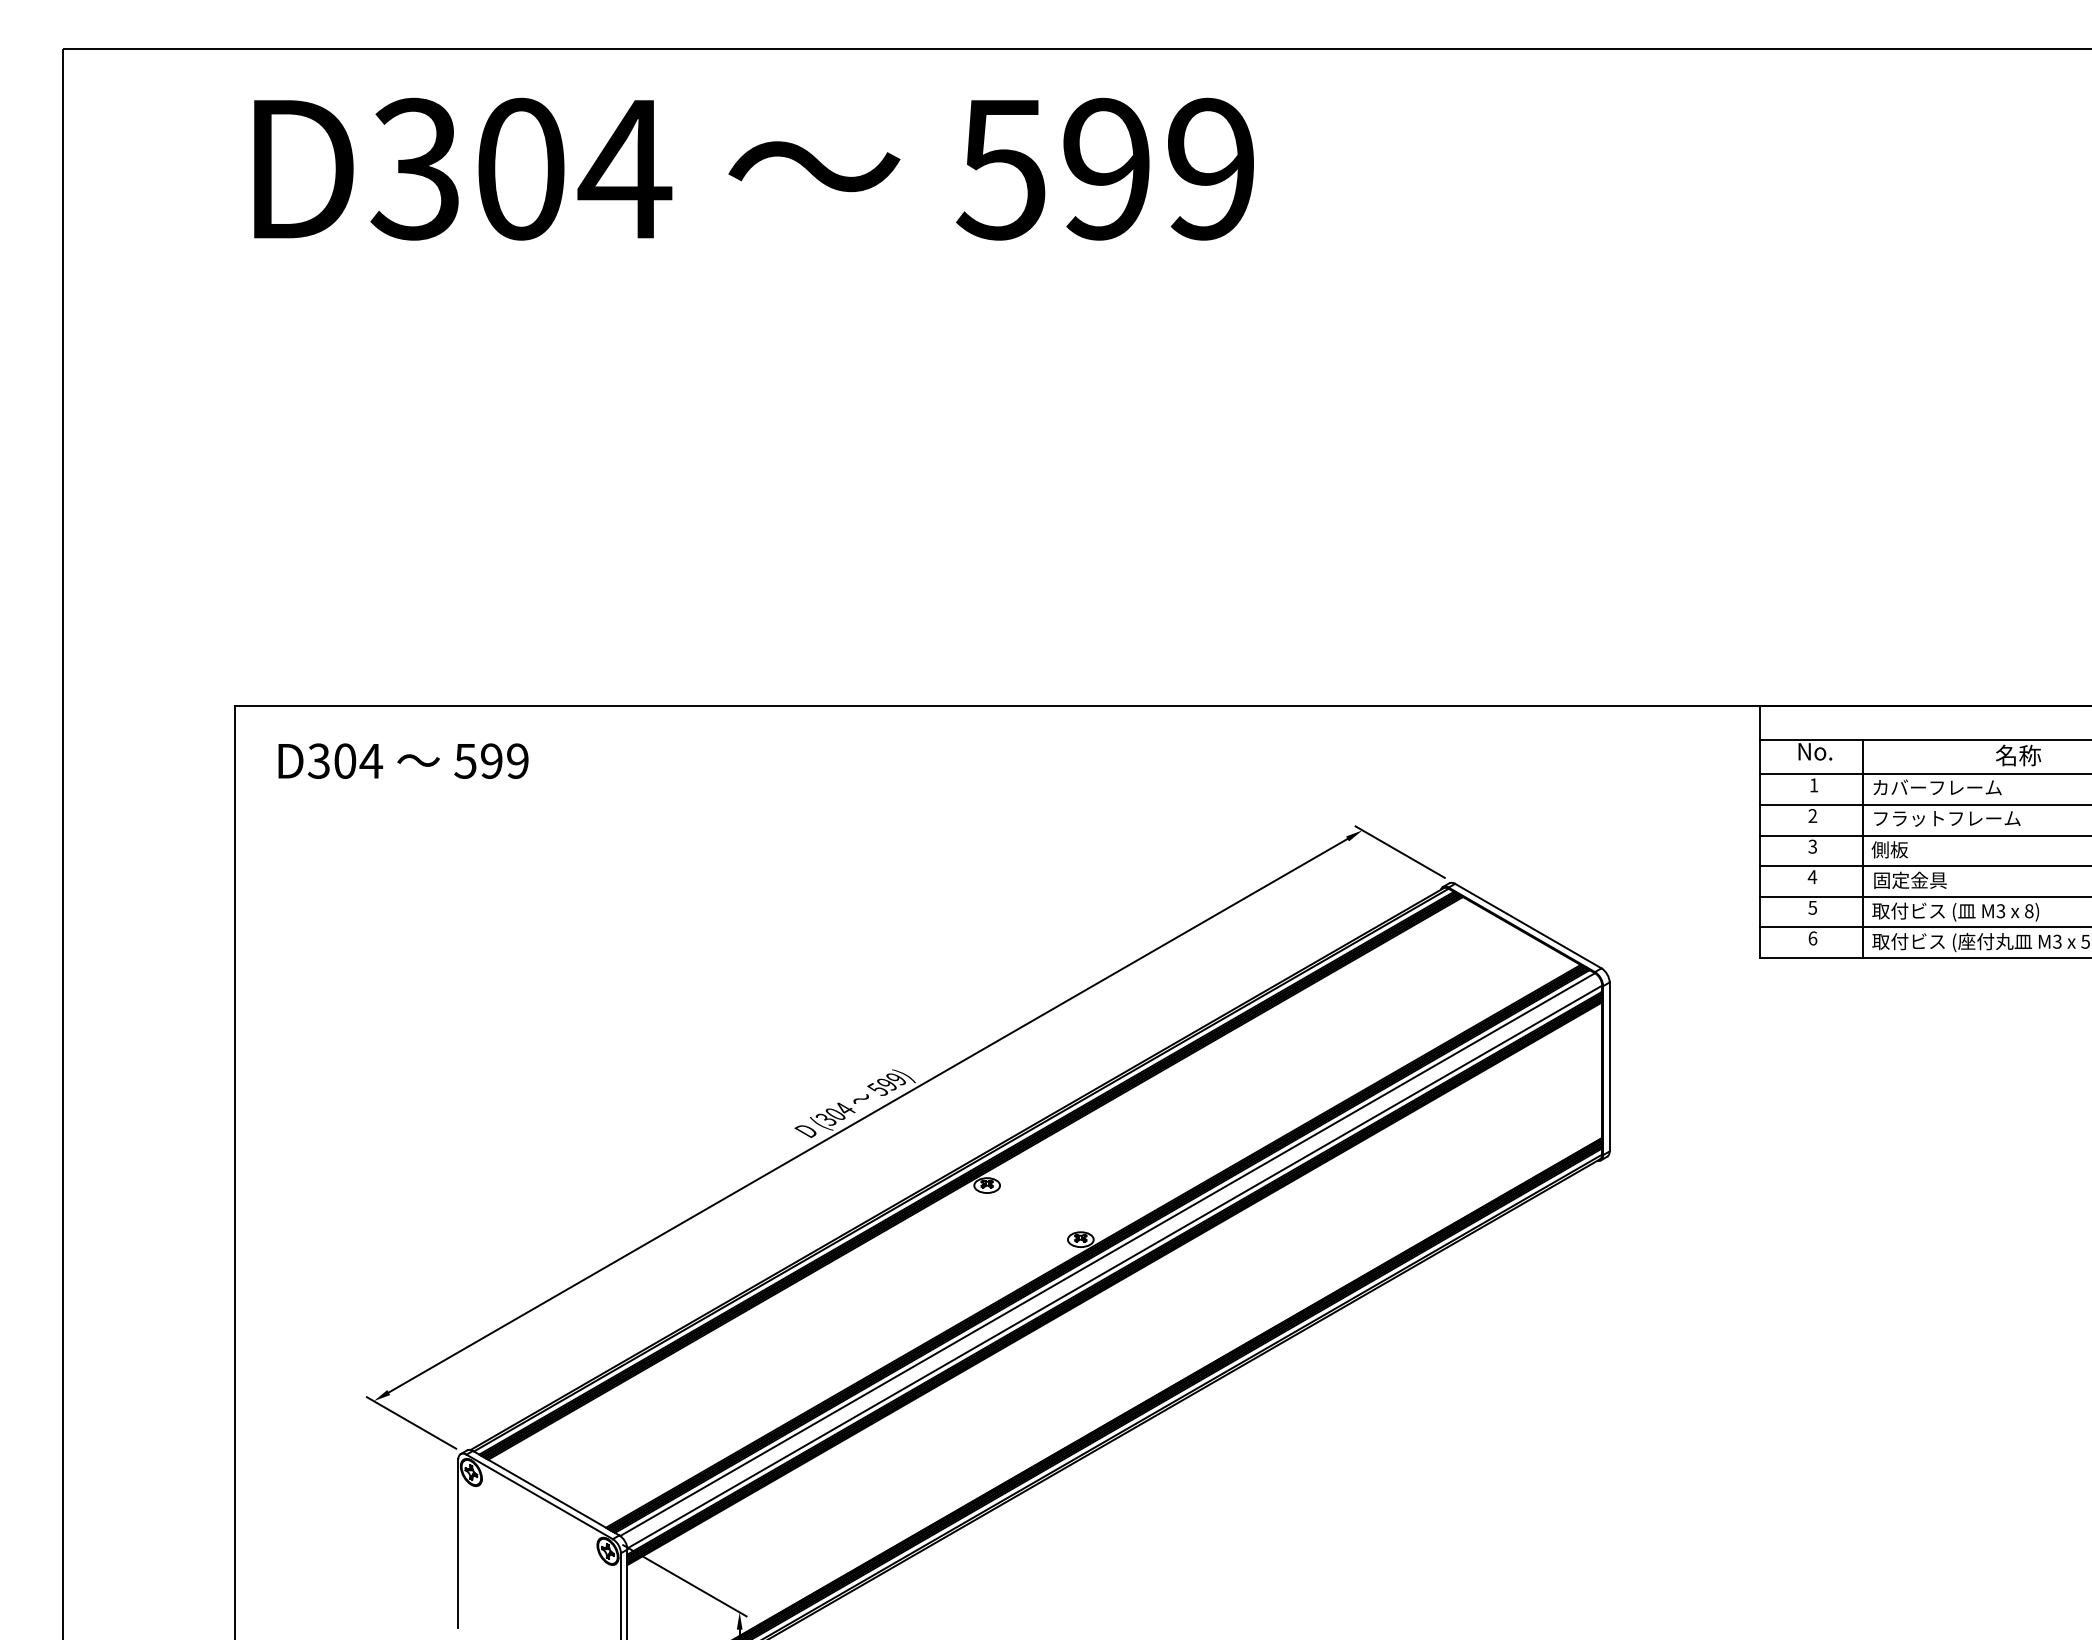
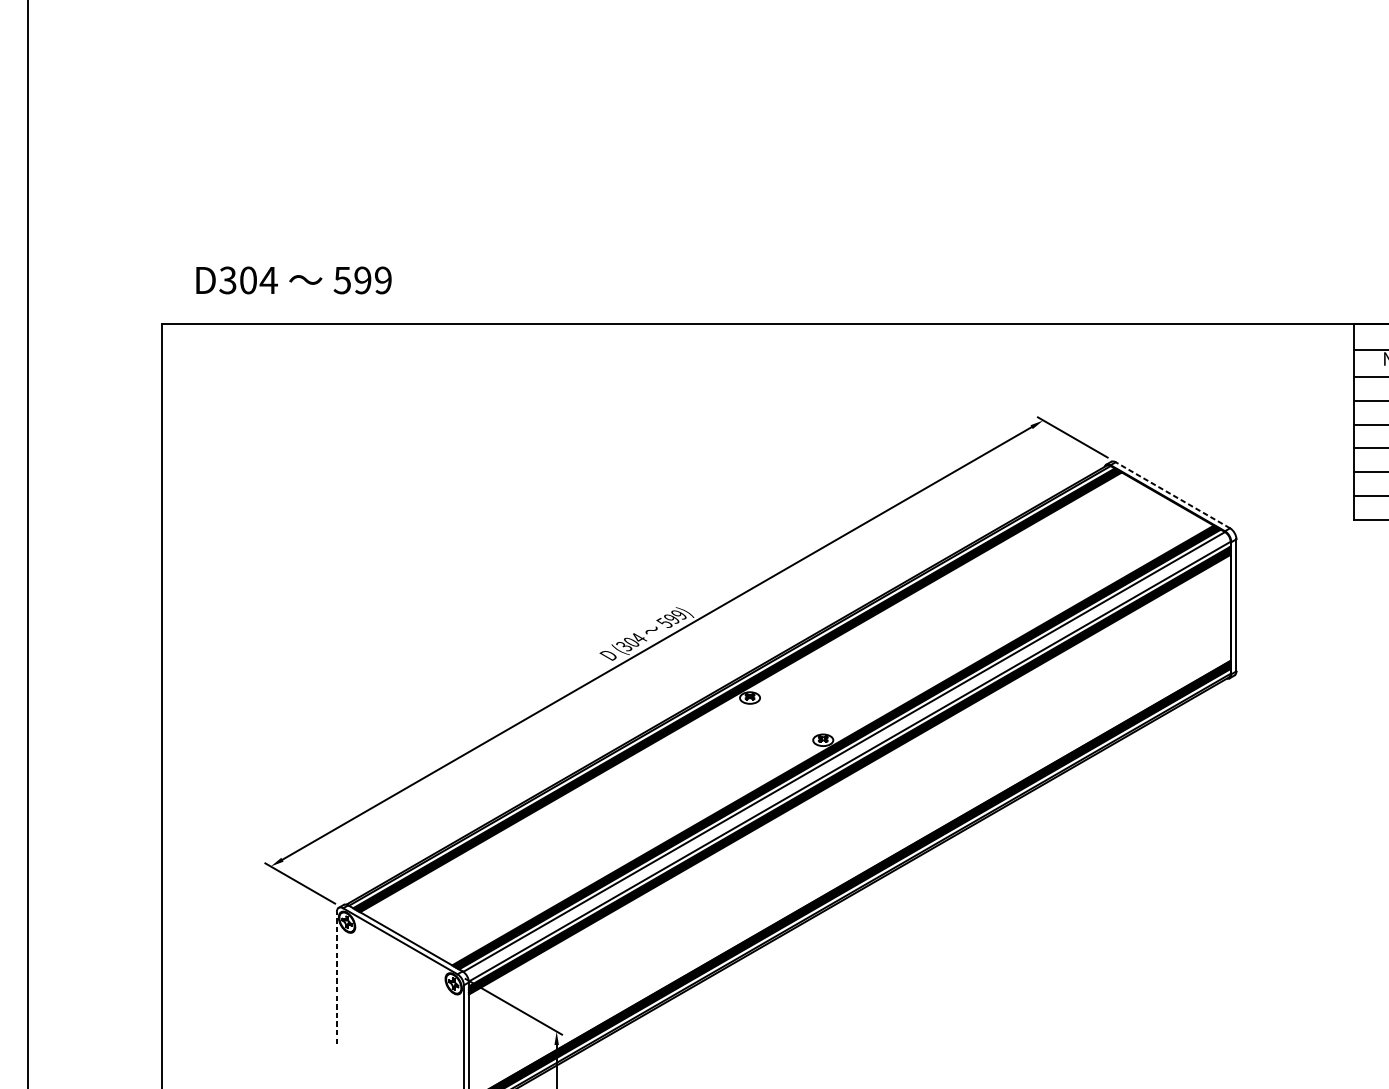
text: (403, 760) -> (293, 279), moved
line: (1527, 925) -> (1172, 494), solid -> dashed
line: (458, 1543) -> (336, 977), solid -> dashed

